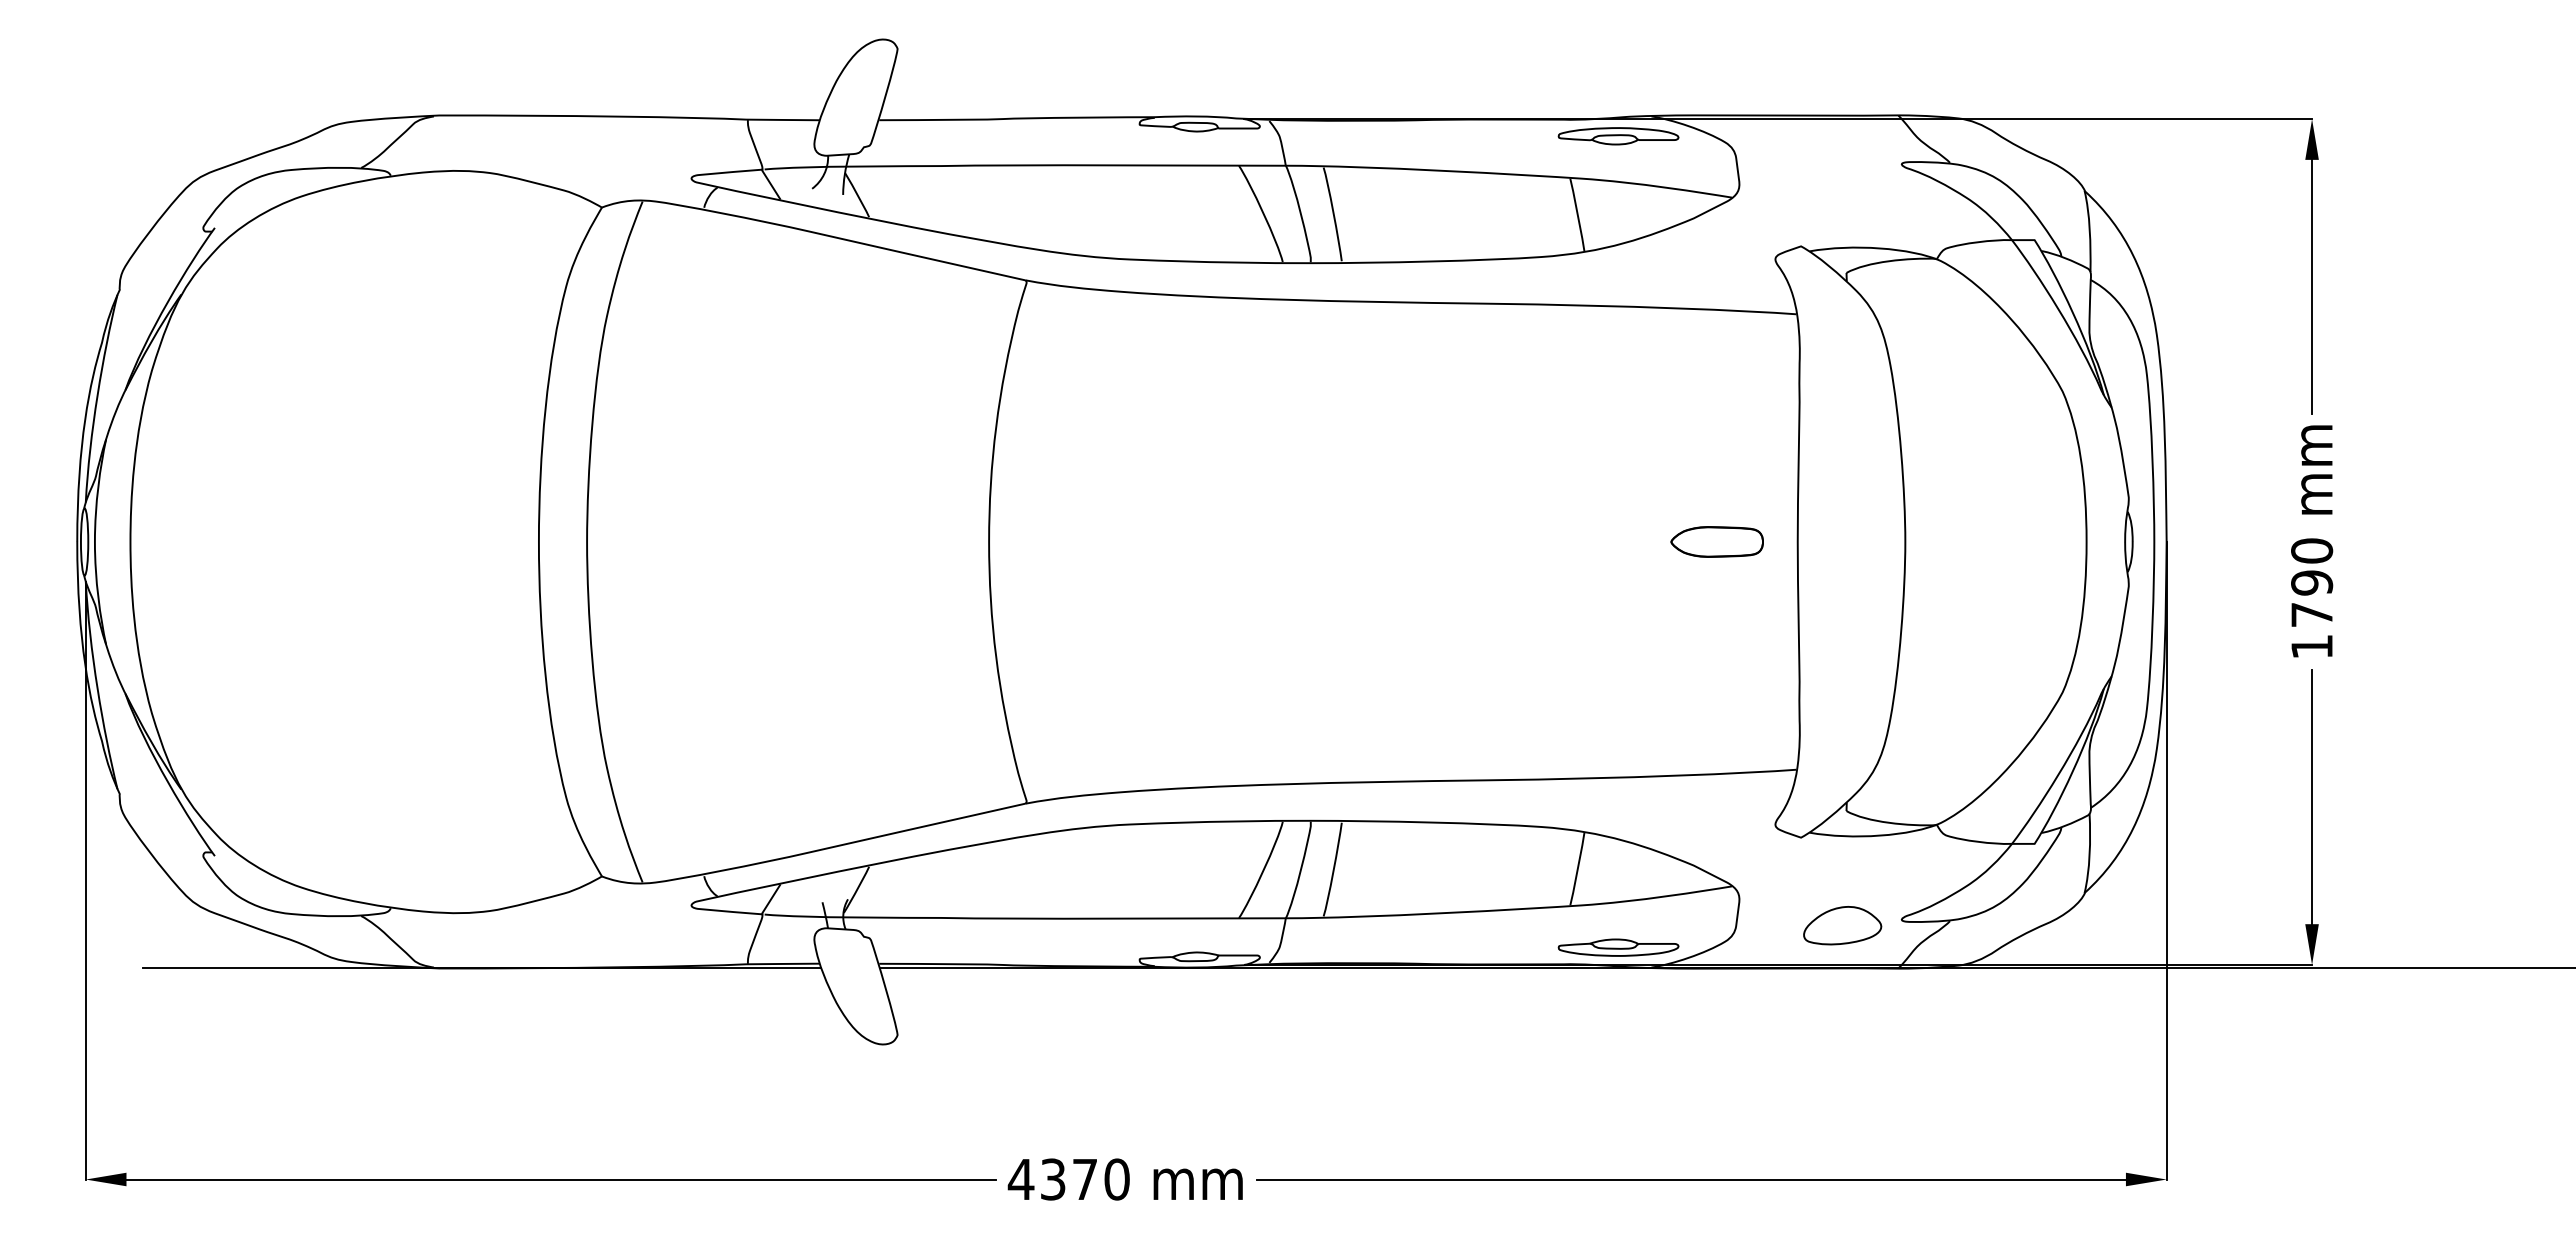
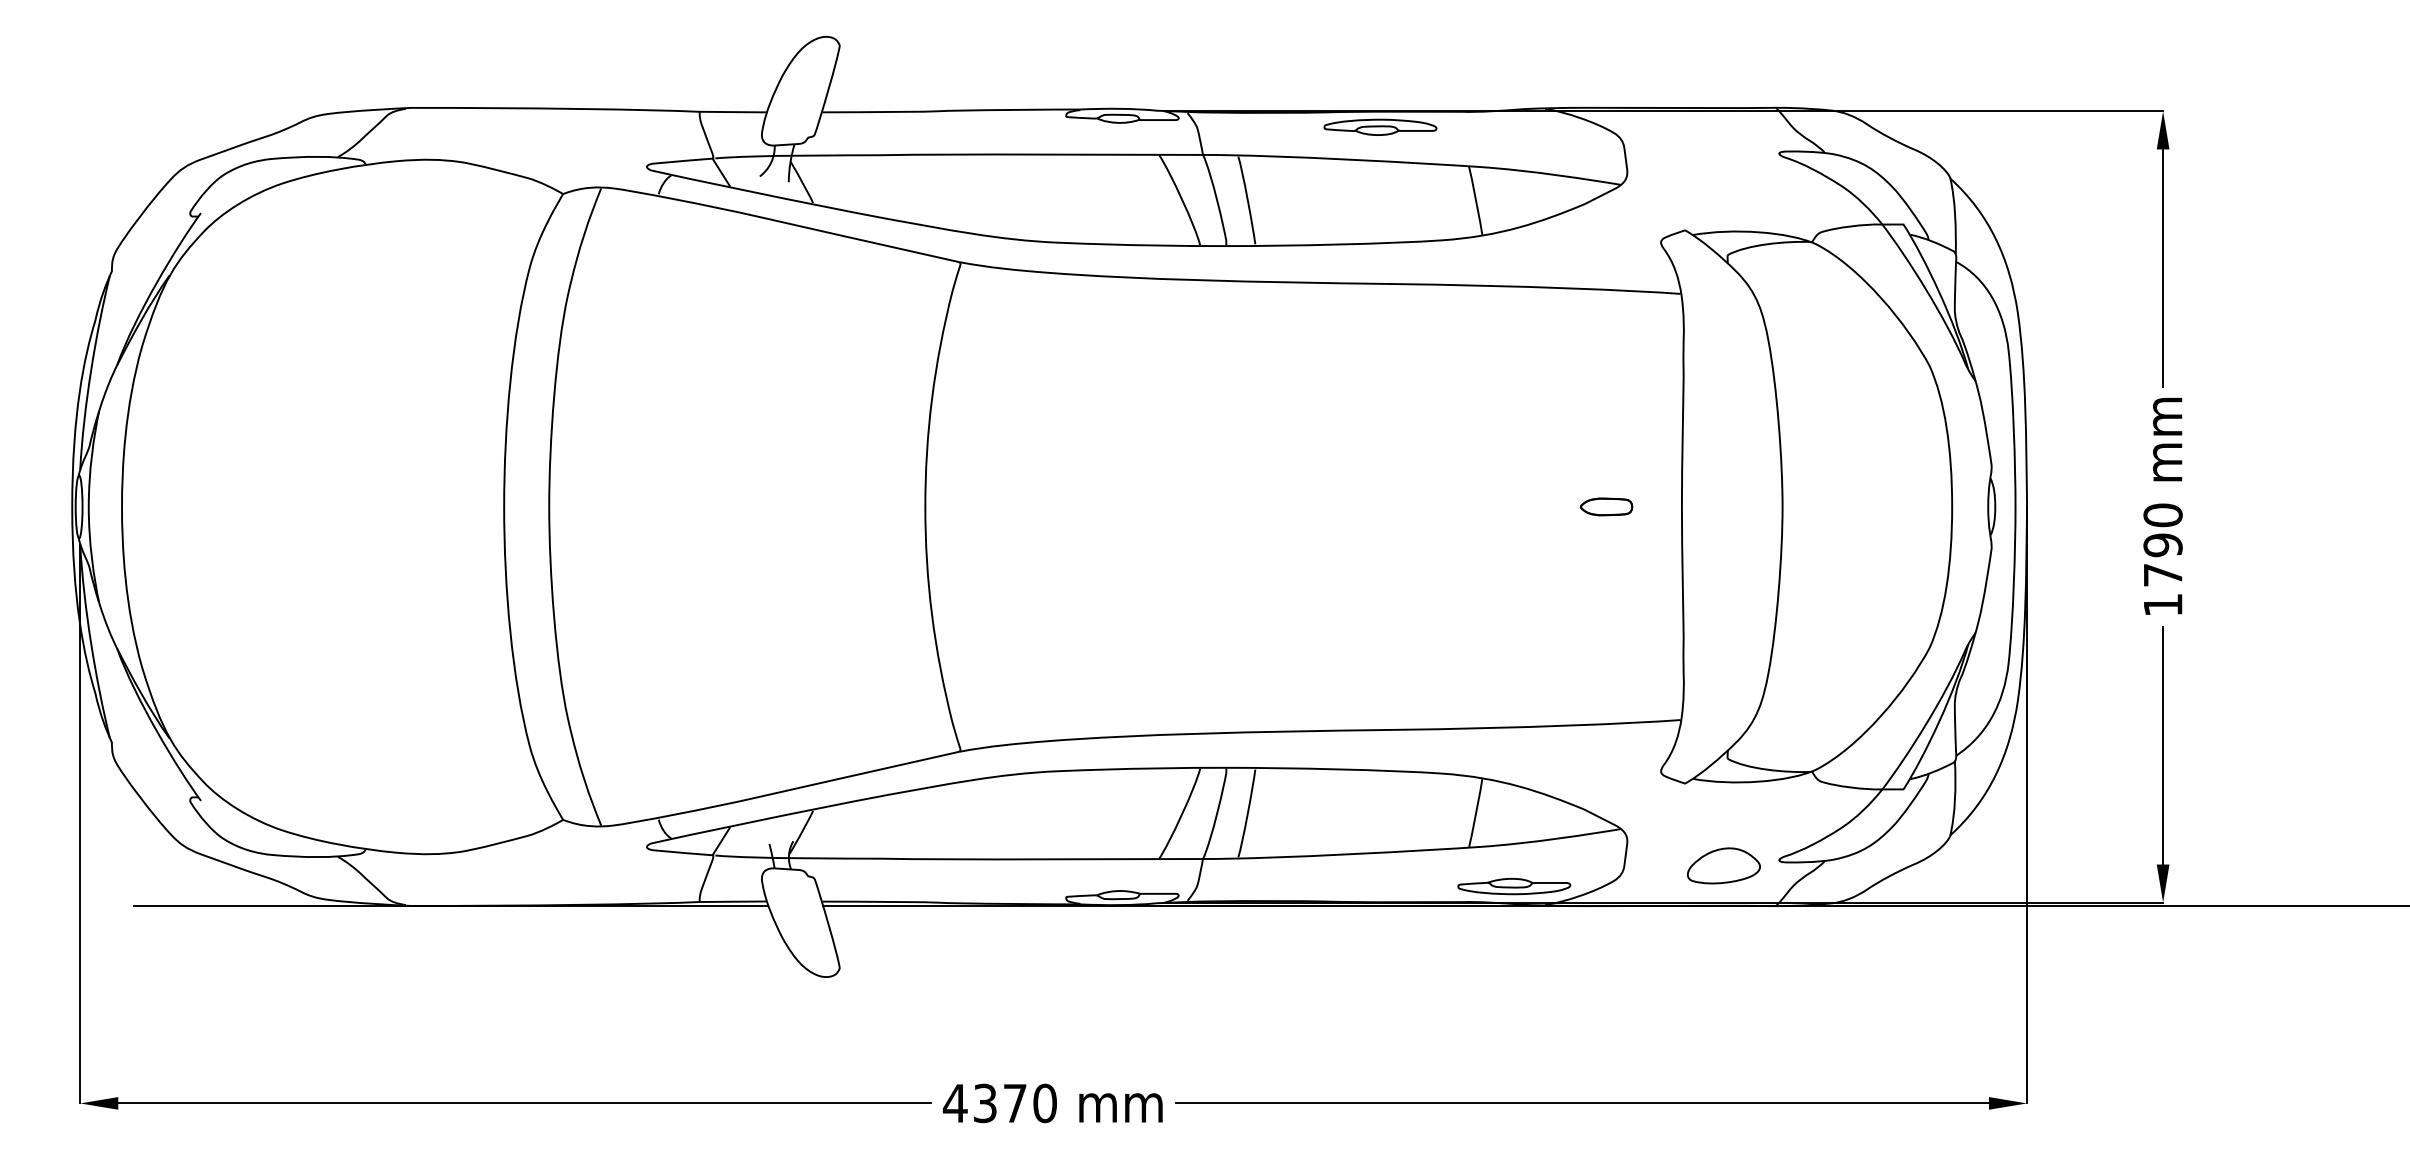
part: (1618, 136) -> (1380, 127), moved
part: (1716, 541) -> (1605, 506), size x0.6

